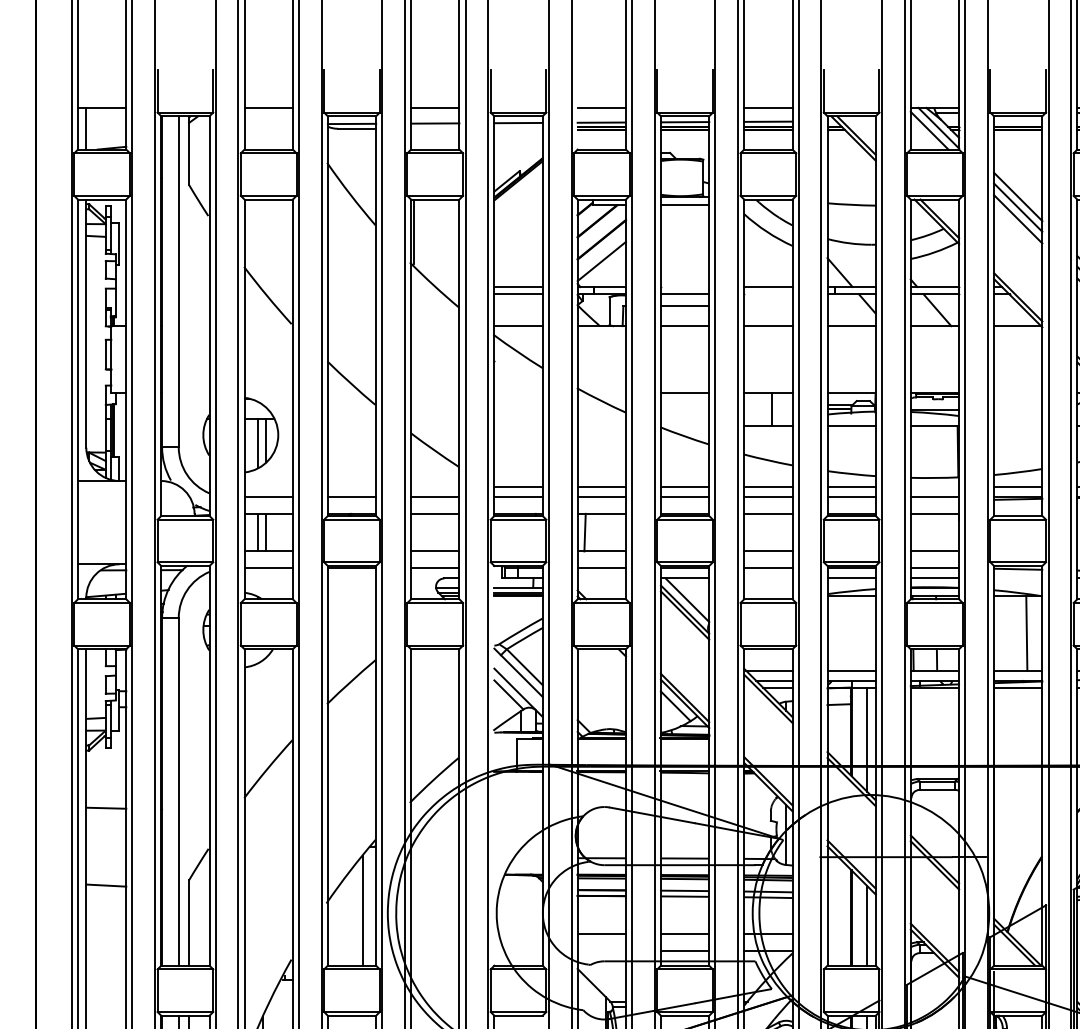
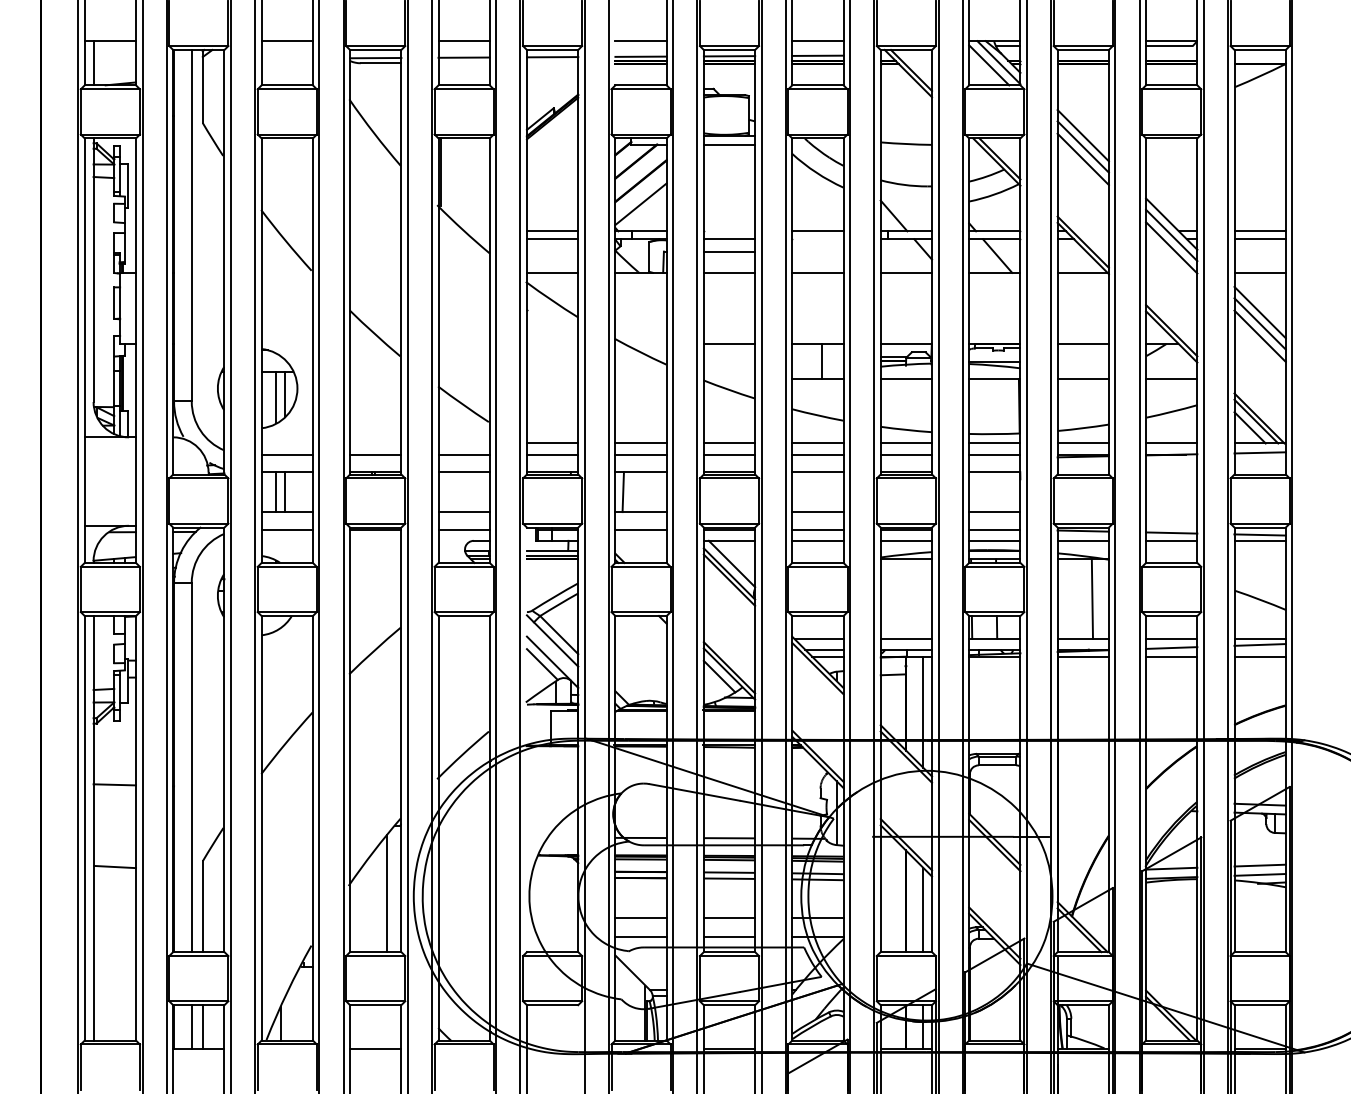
line: (1017, 392) -> (1082, 343), added
line: (1017, 426) -> (1082, 379), added
line: (934, 486) -> (994, 443), added
line: (767, 578) -> (817, 540), added
line: (1017, 578) -> (1082, 540), added
line: (601, 951) -> (640, 936), added

